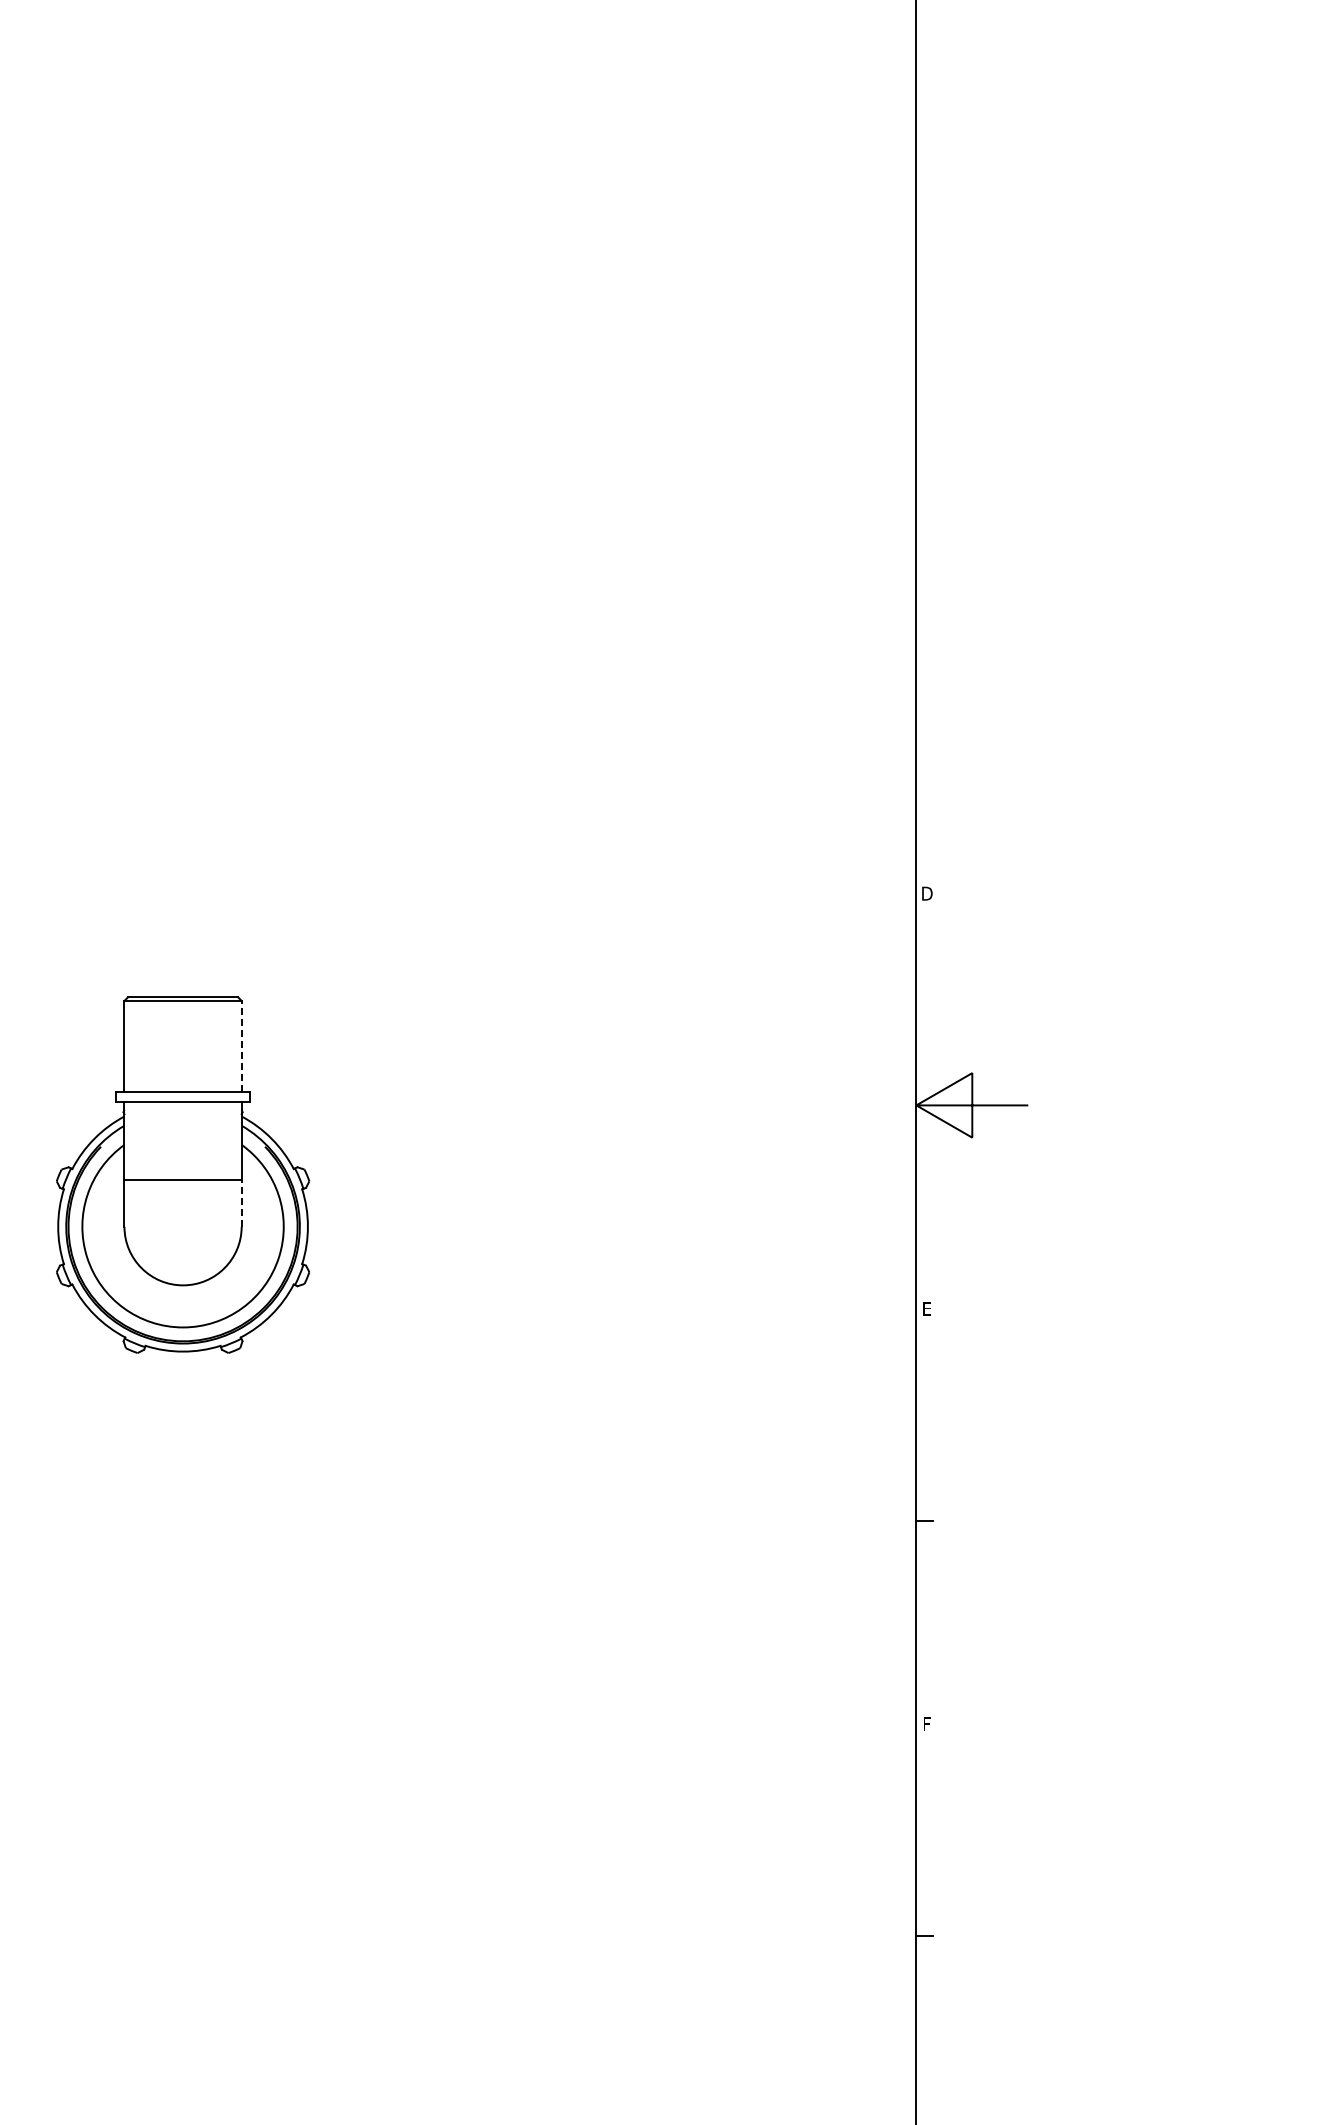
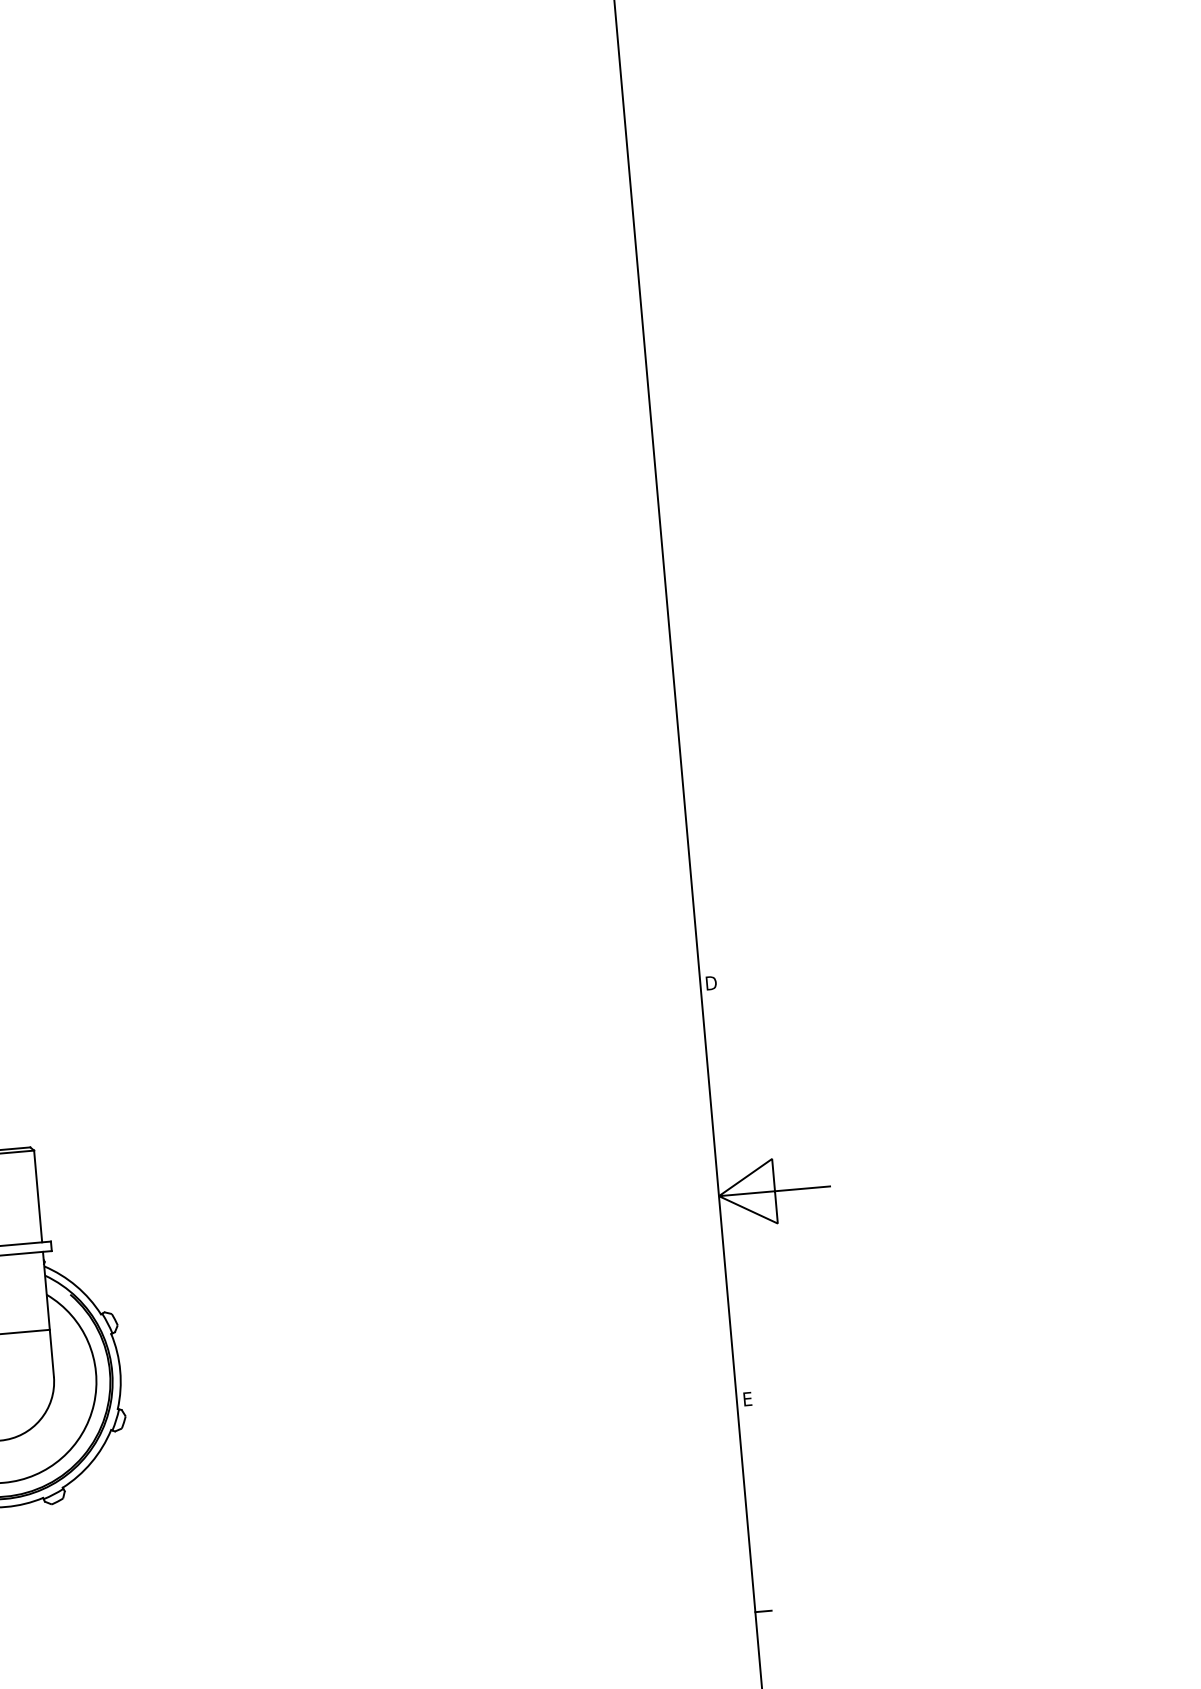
line: (241, 1046) -> (37, 1196), dashed -> solid
line: (241, 1202) -> (51, 1352), dashed -> solid

